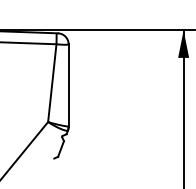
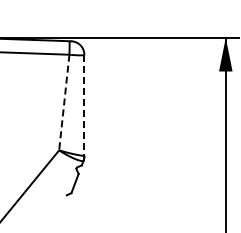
line: (52, 83) -> (64, 103), solid -> dashed
line: (68, 85) -> (84, 105), solid -> dashed

